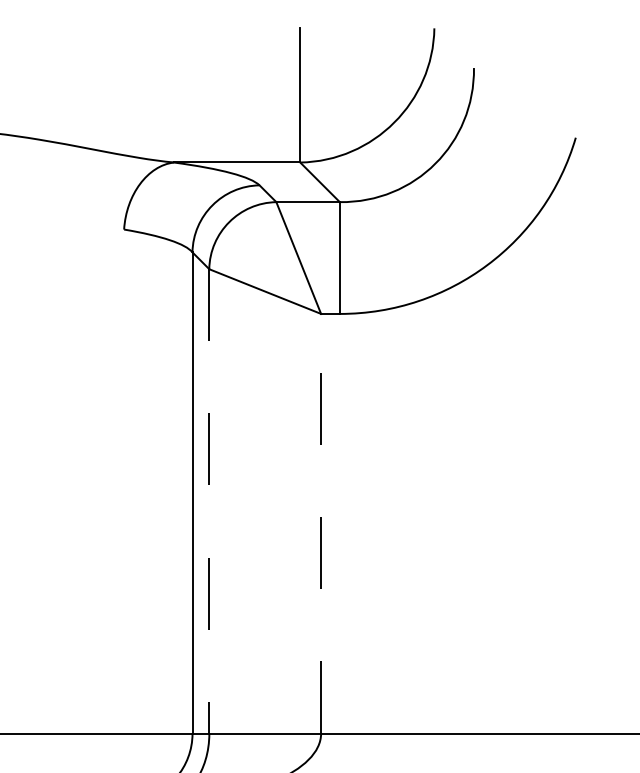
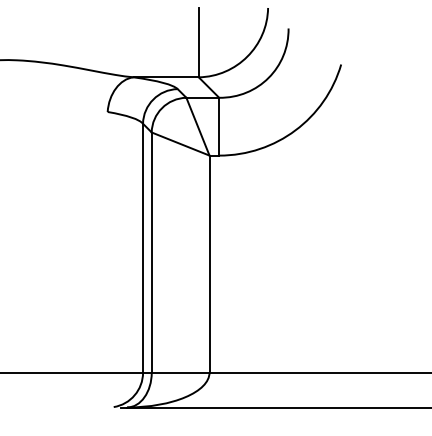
line: (208, 503) -> (151, 253), dashed -> solid
line: (321, 522) -> (209, 263), dashed -> solid

